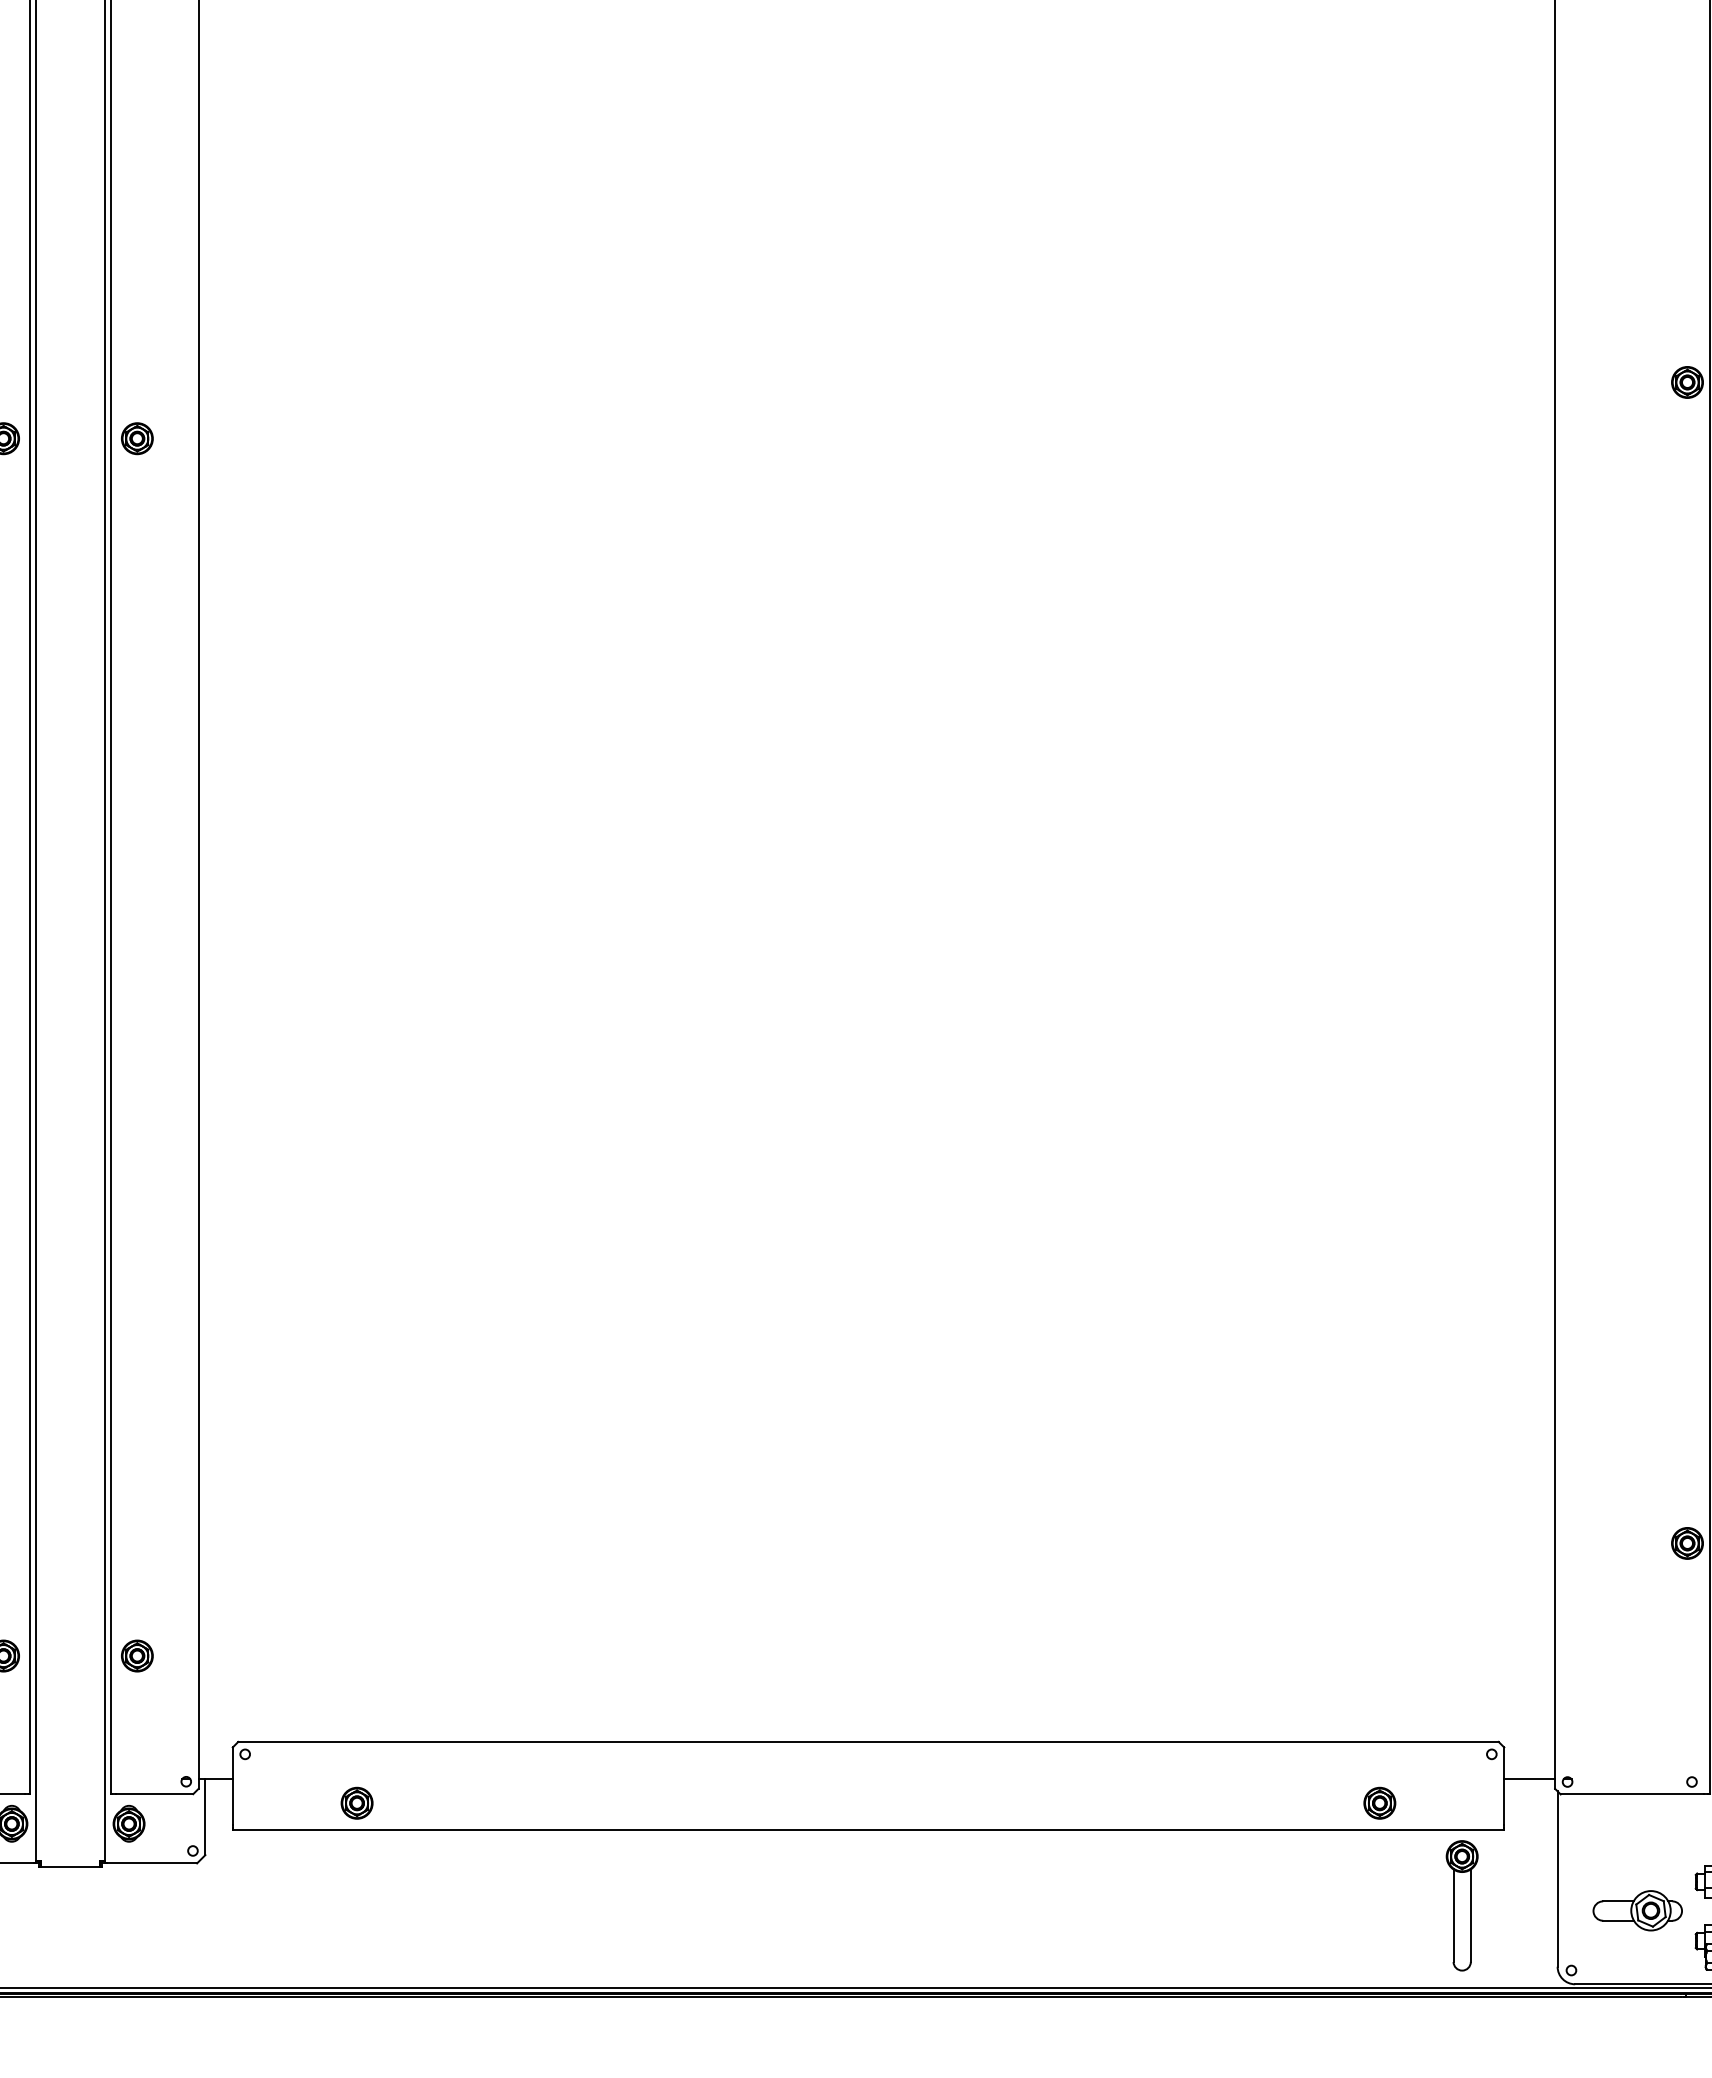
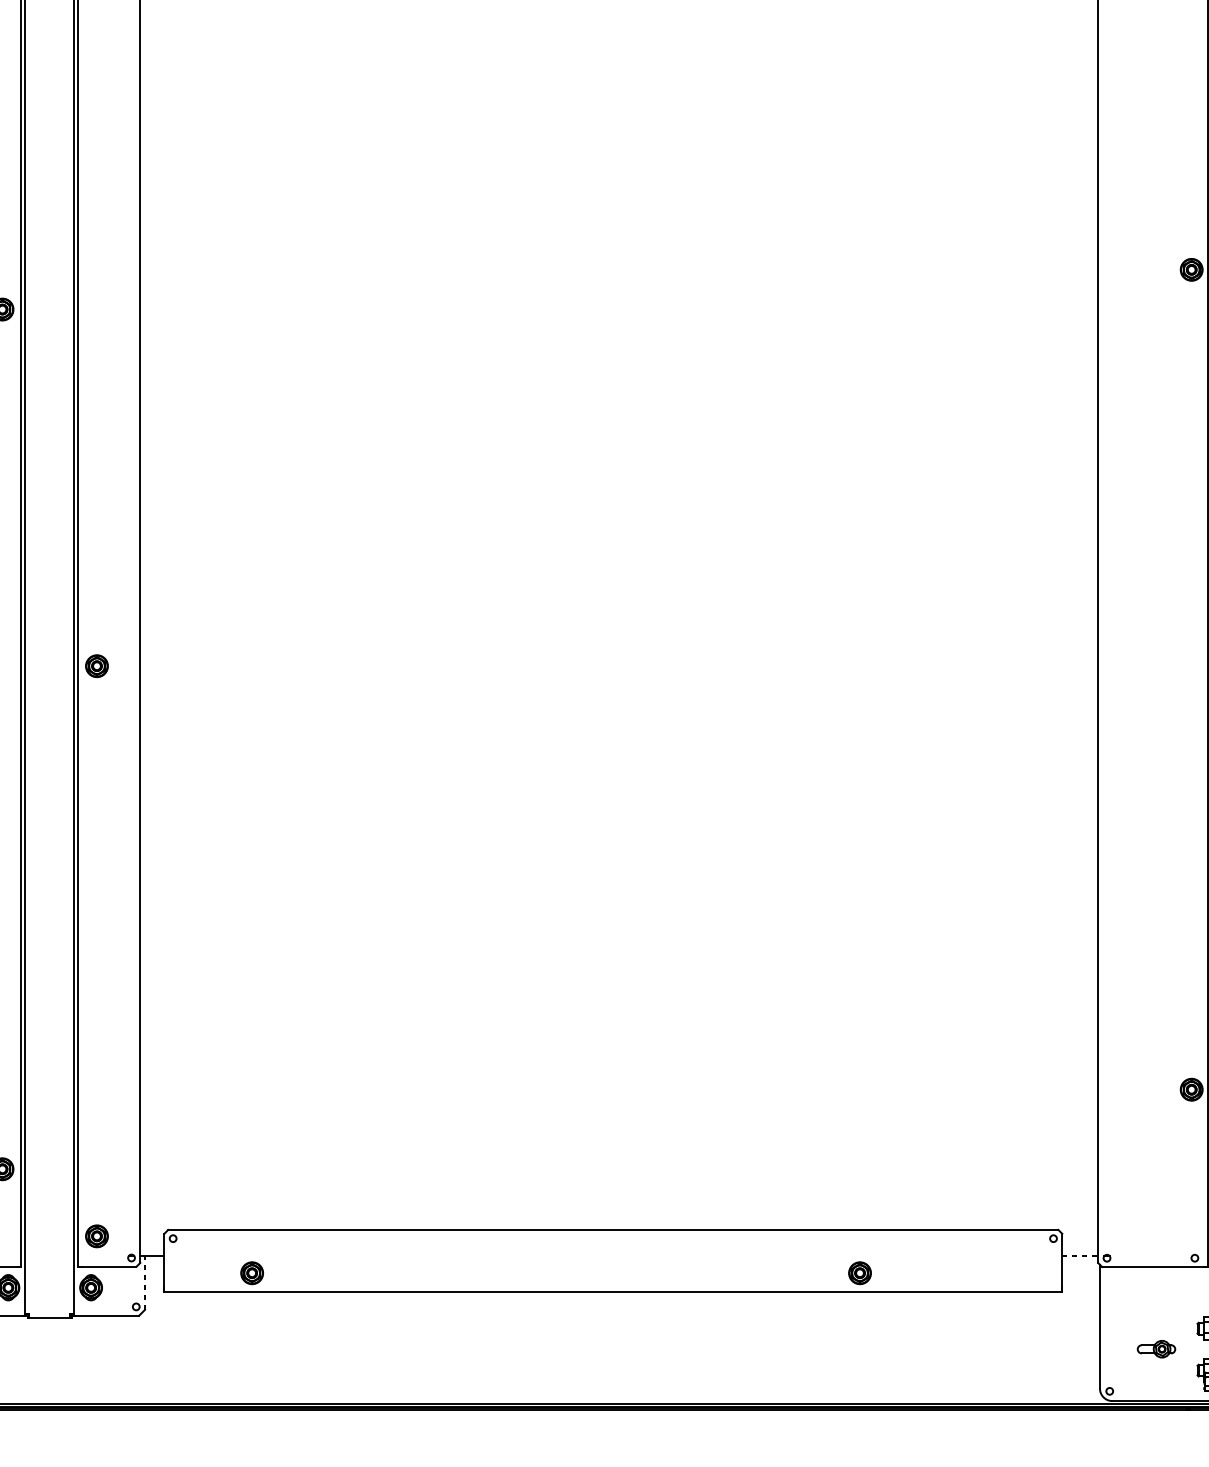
part: (137, 438) -> (97, 666), moved
part: (137, 1655) -> (97, 1235), moved
line: (1530, 1779) -> (1080, 1256), solid -> dashed
part: (1379, 1802) -> (859, 1272), moved
line: (205, 1817) -> (145, 1283), solid -> dashed
part: (1461, 1905) -> (1032, 1345), removed
part: (1637, 1910) -> (1156, 1348), size x0.6

